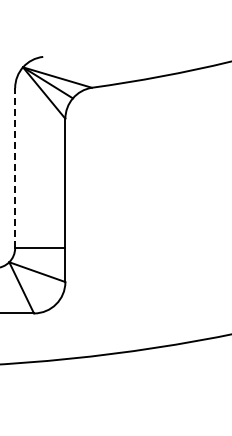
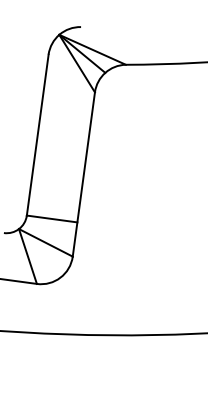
line: (15, 168) -> (38, 135), dashed -> solid

